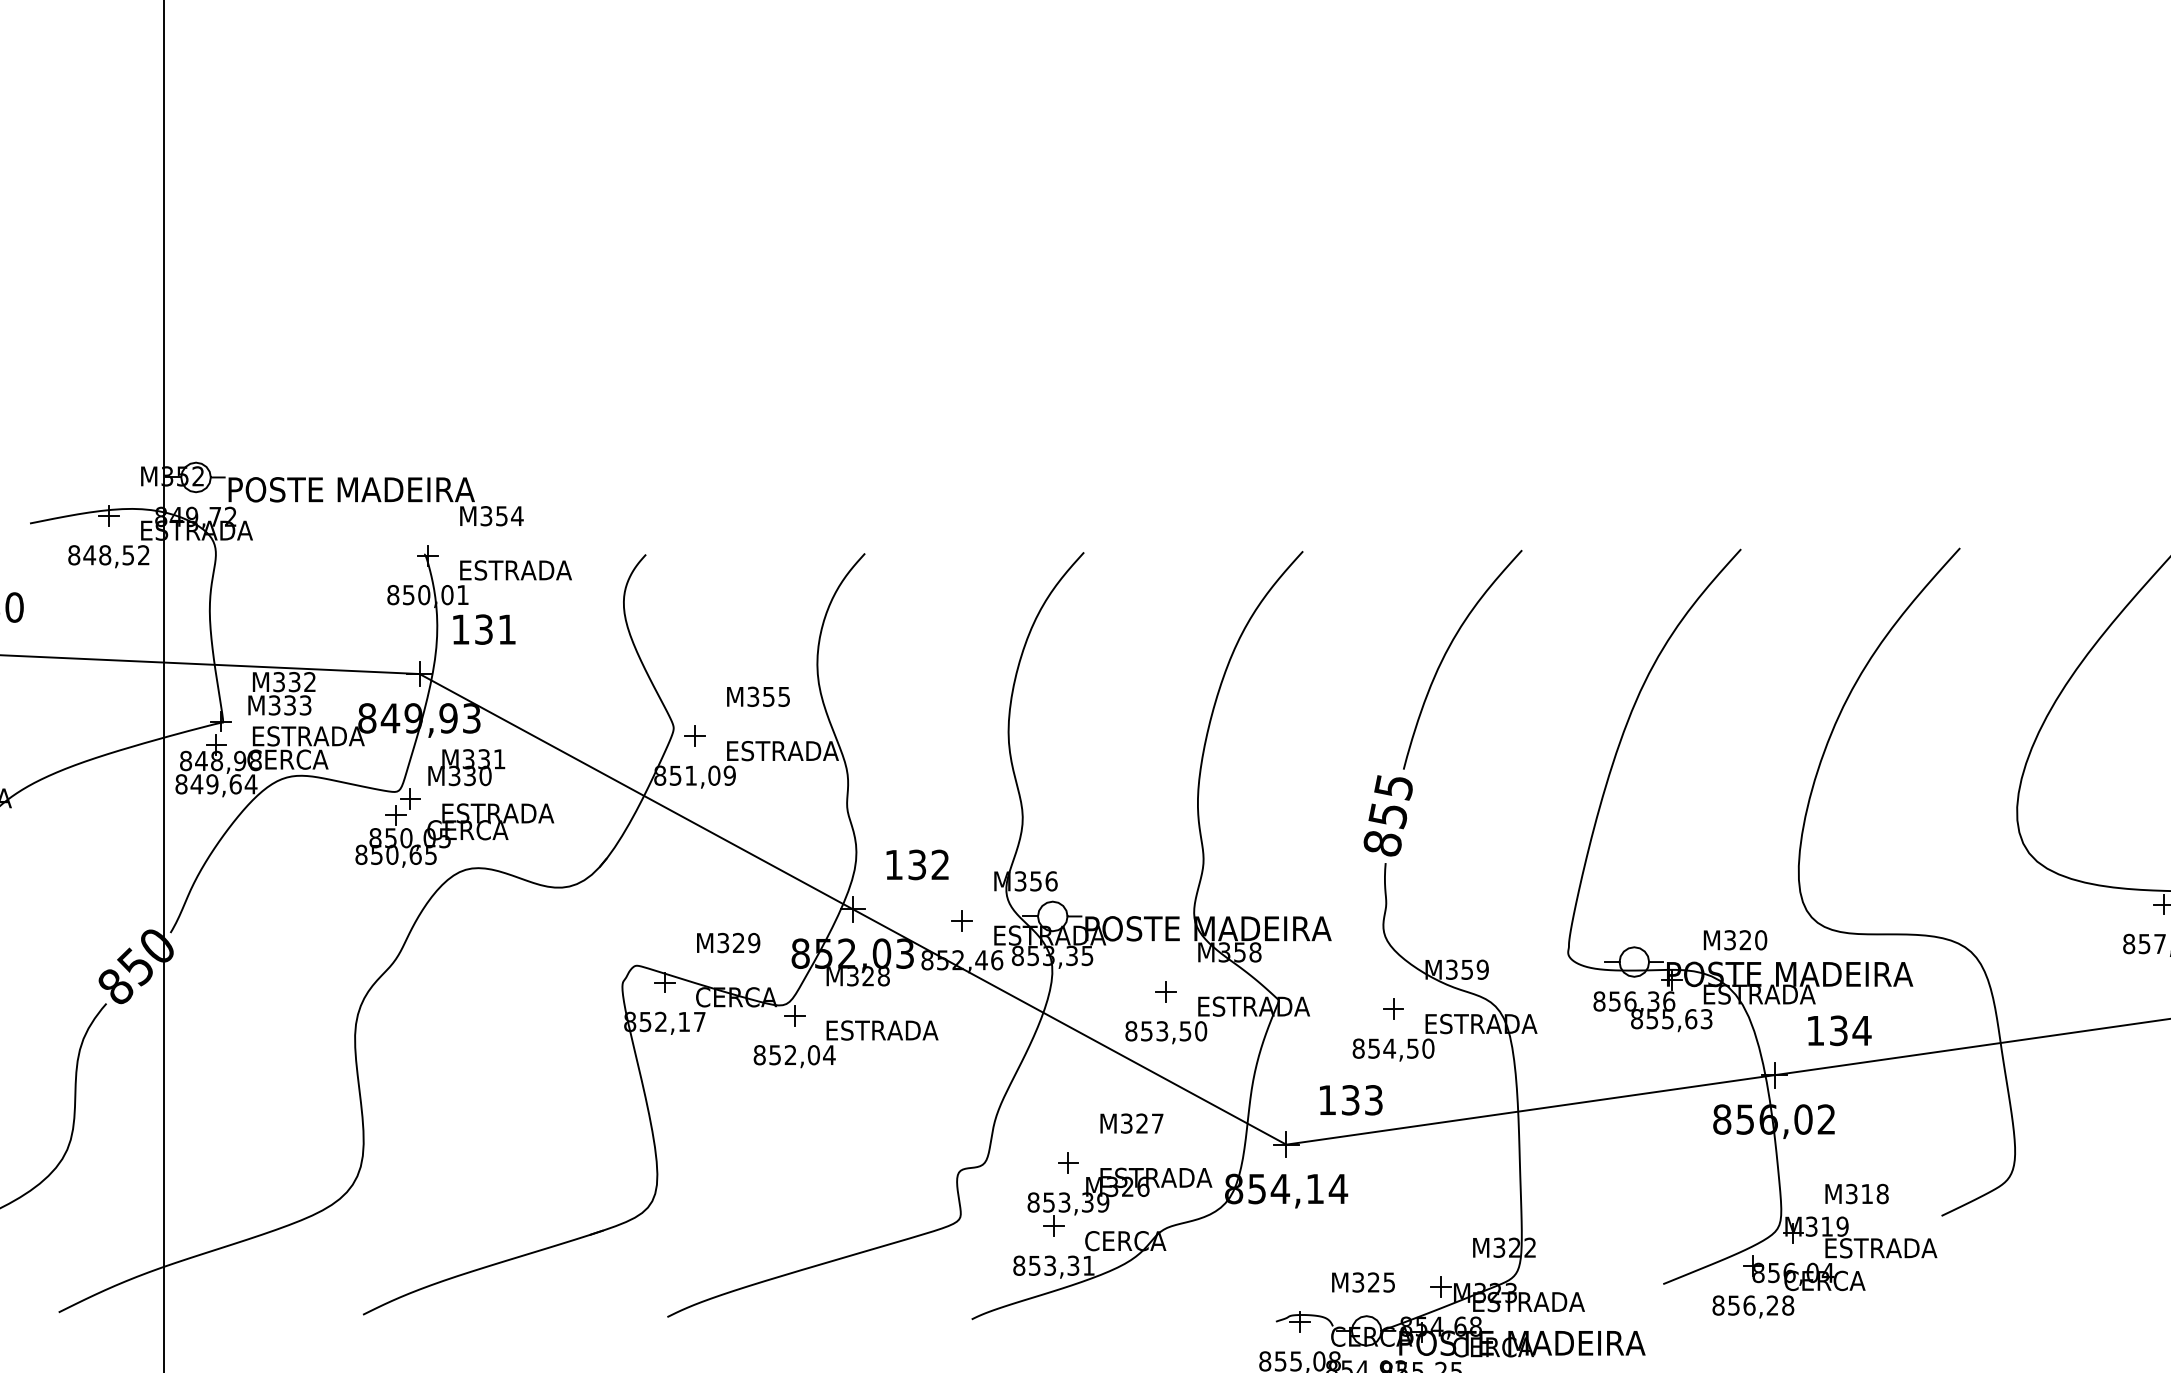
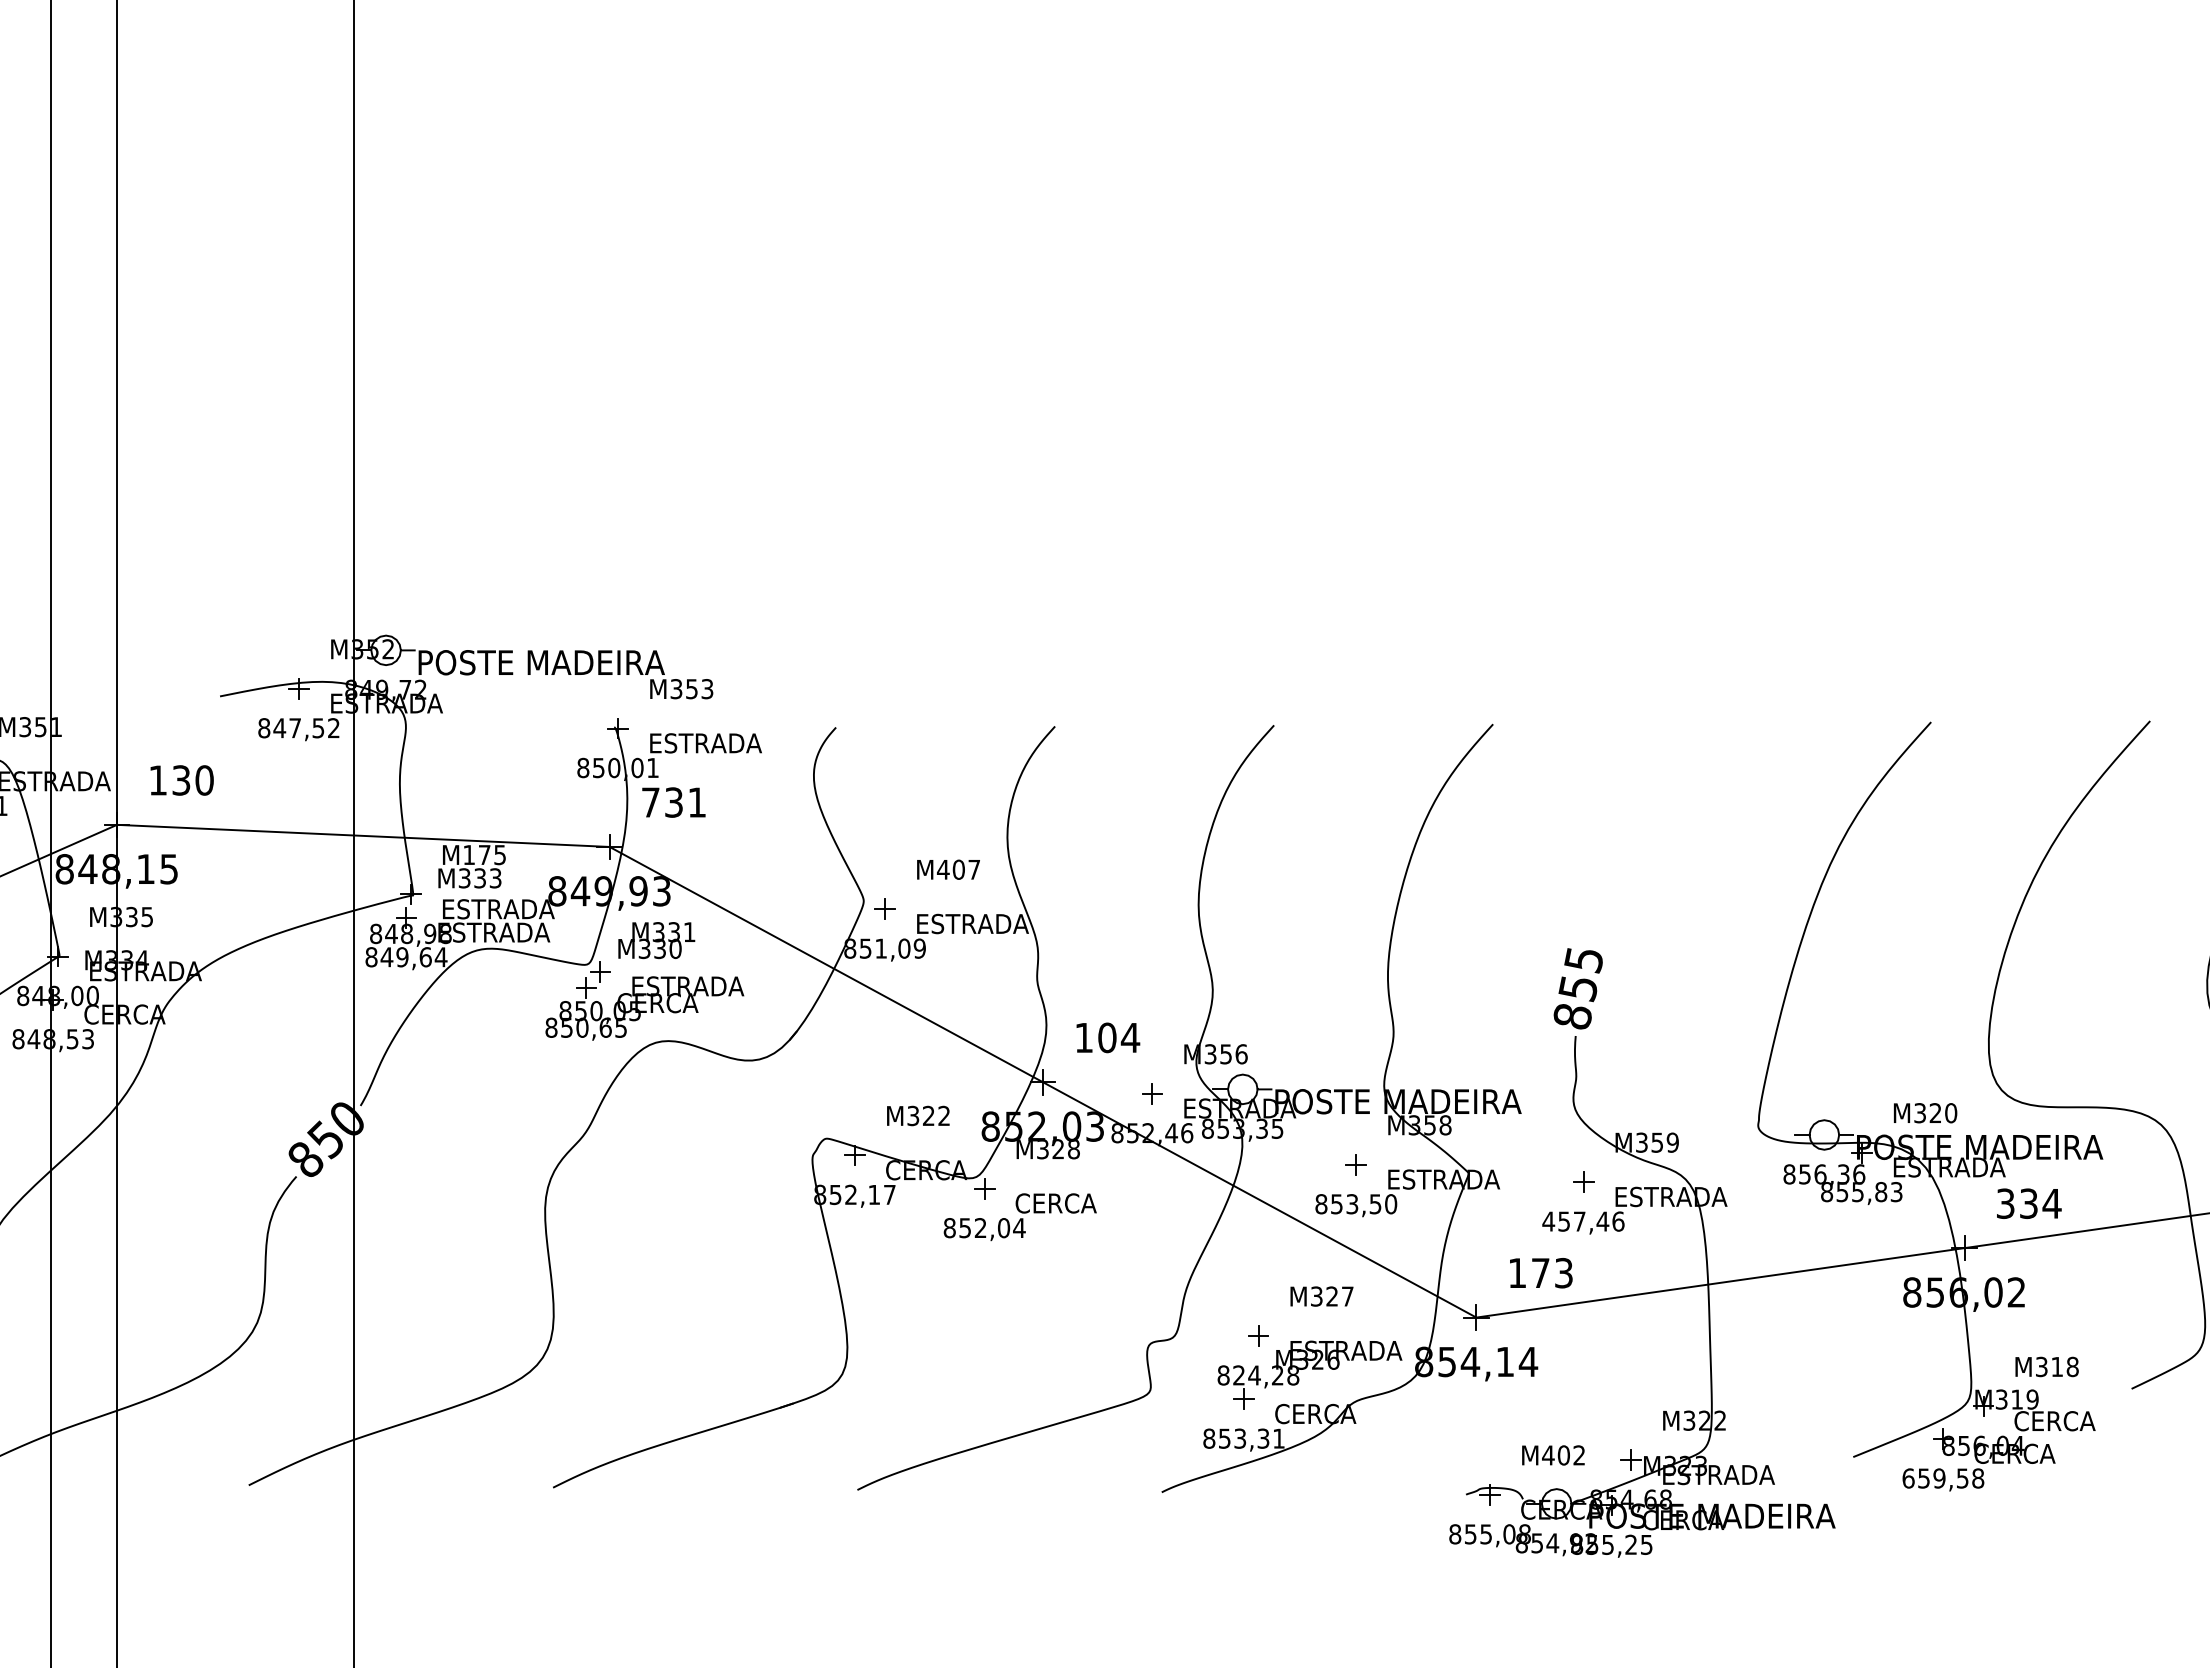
text: (517, 516) -> (707, 689), M354 -> M353
text: (105, 555) -> (295, 728), 848,52 -> 847,52
text: (460, 629) -> (650, 802), 131 -> 731
curve: (1447, 652) -> (1637, 825), removed
text: (294, 681) -> (484, 854), M332 -> M175
text: (767, 696) -> (957, 869), M355 -> M407
text: (303, 759) -> (493, 932), CERCA -> ESTRADA
text: (929, 864) -> (1119, 1037), 132 -> 104
text: (754, 943) -> (944, 1116), M329 -> M322
text: (1691, 1019) -> (1881, 1192), 855,63 -> 855,83
text: (881, 1030) -> (1071, 1203), ESTRADA -> CERCA
text: (1815, 1030) -> (2005, 1203), 134 -> 334
text: (1393, 1048) -> (1583, 1221), 854,50 -> 457,46
text: (1350, 1099) -> (1540, 1272), 133 -> 173
text: (1076, 1202) -> (1266, 1375), 853,39 -> 824,28
text: (1880, 1248) -> (2070, 1421), ESTRADA -> CERCA
text: (1373, 1282) -> (1563, 1455), M325 -> M402
text: (1745, 1305) -> (1935, 1478), 856,28 -> 659,58

